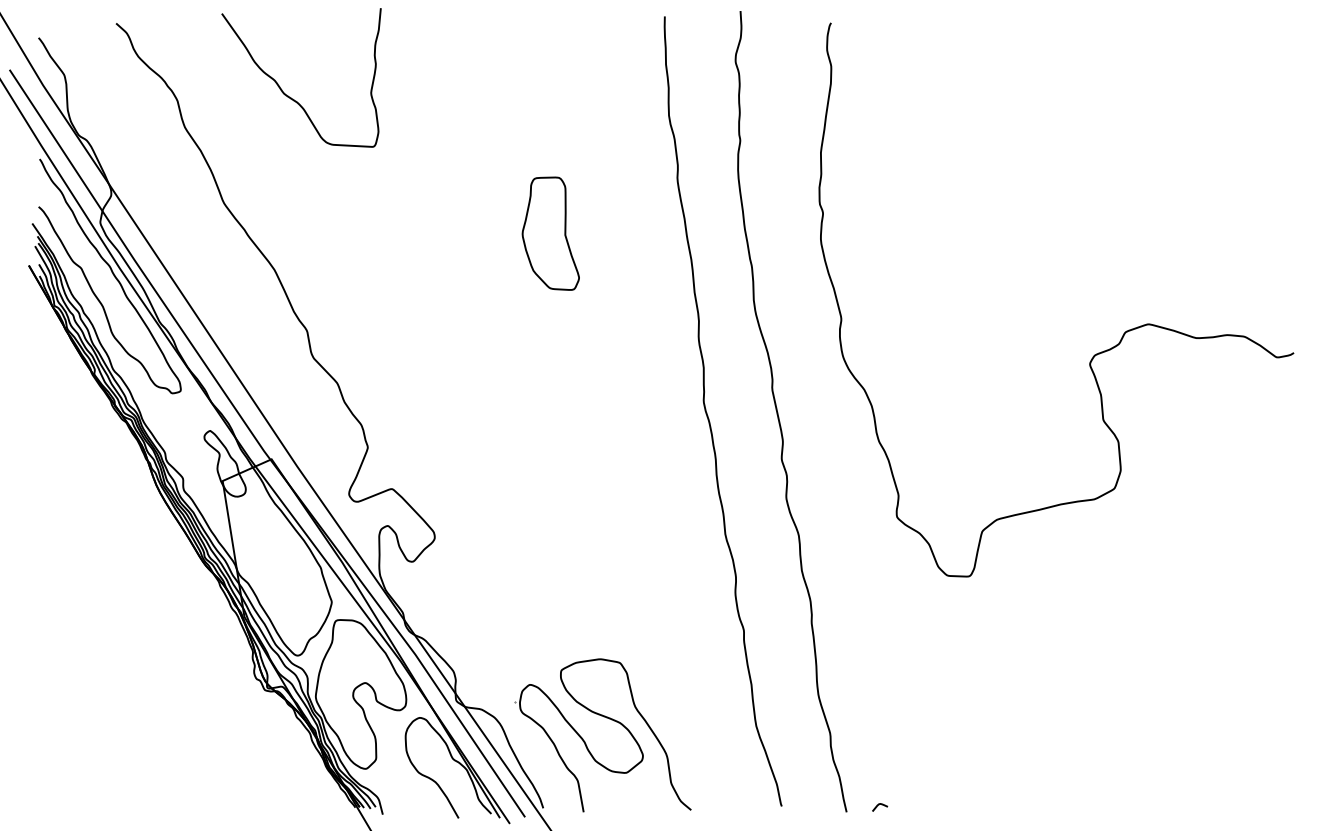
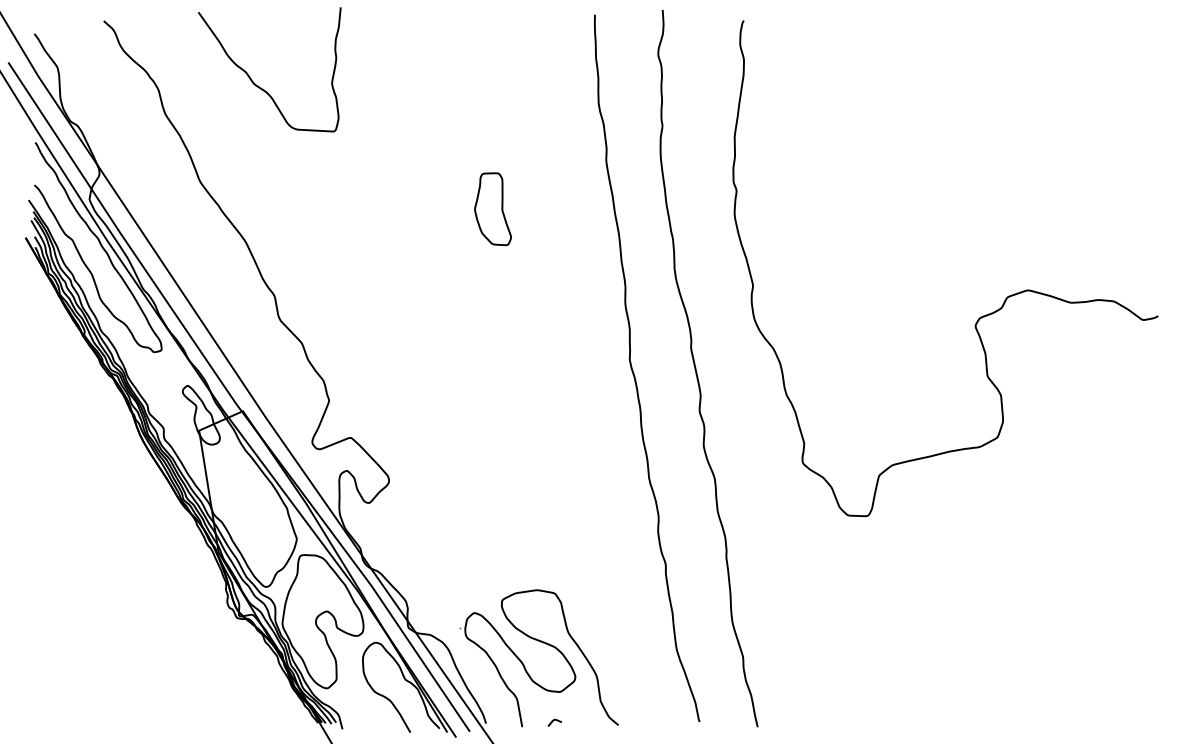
part: (551, 233) -> (493, 209), size x0.71
curve: (879, 805) -> (554, 721), moved

